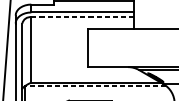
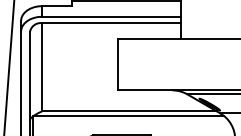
line: (82, 17) -> (111, 23), dashed -> solid
line: (95, 85) -> (128, 115), dashed -> solid

